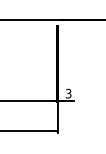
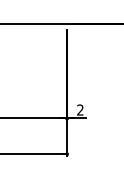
text: (68, 94) -> (80, 110), 3 -> 2

